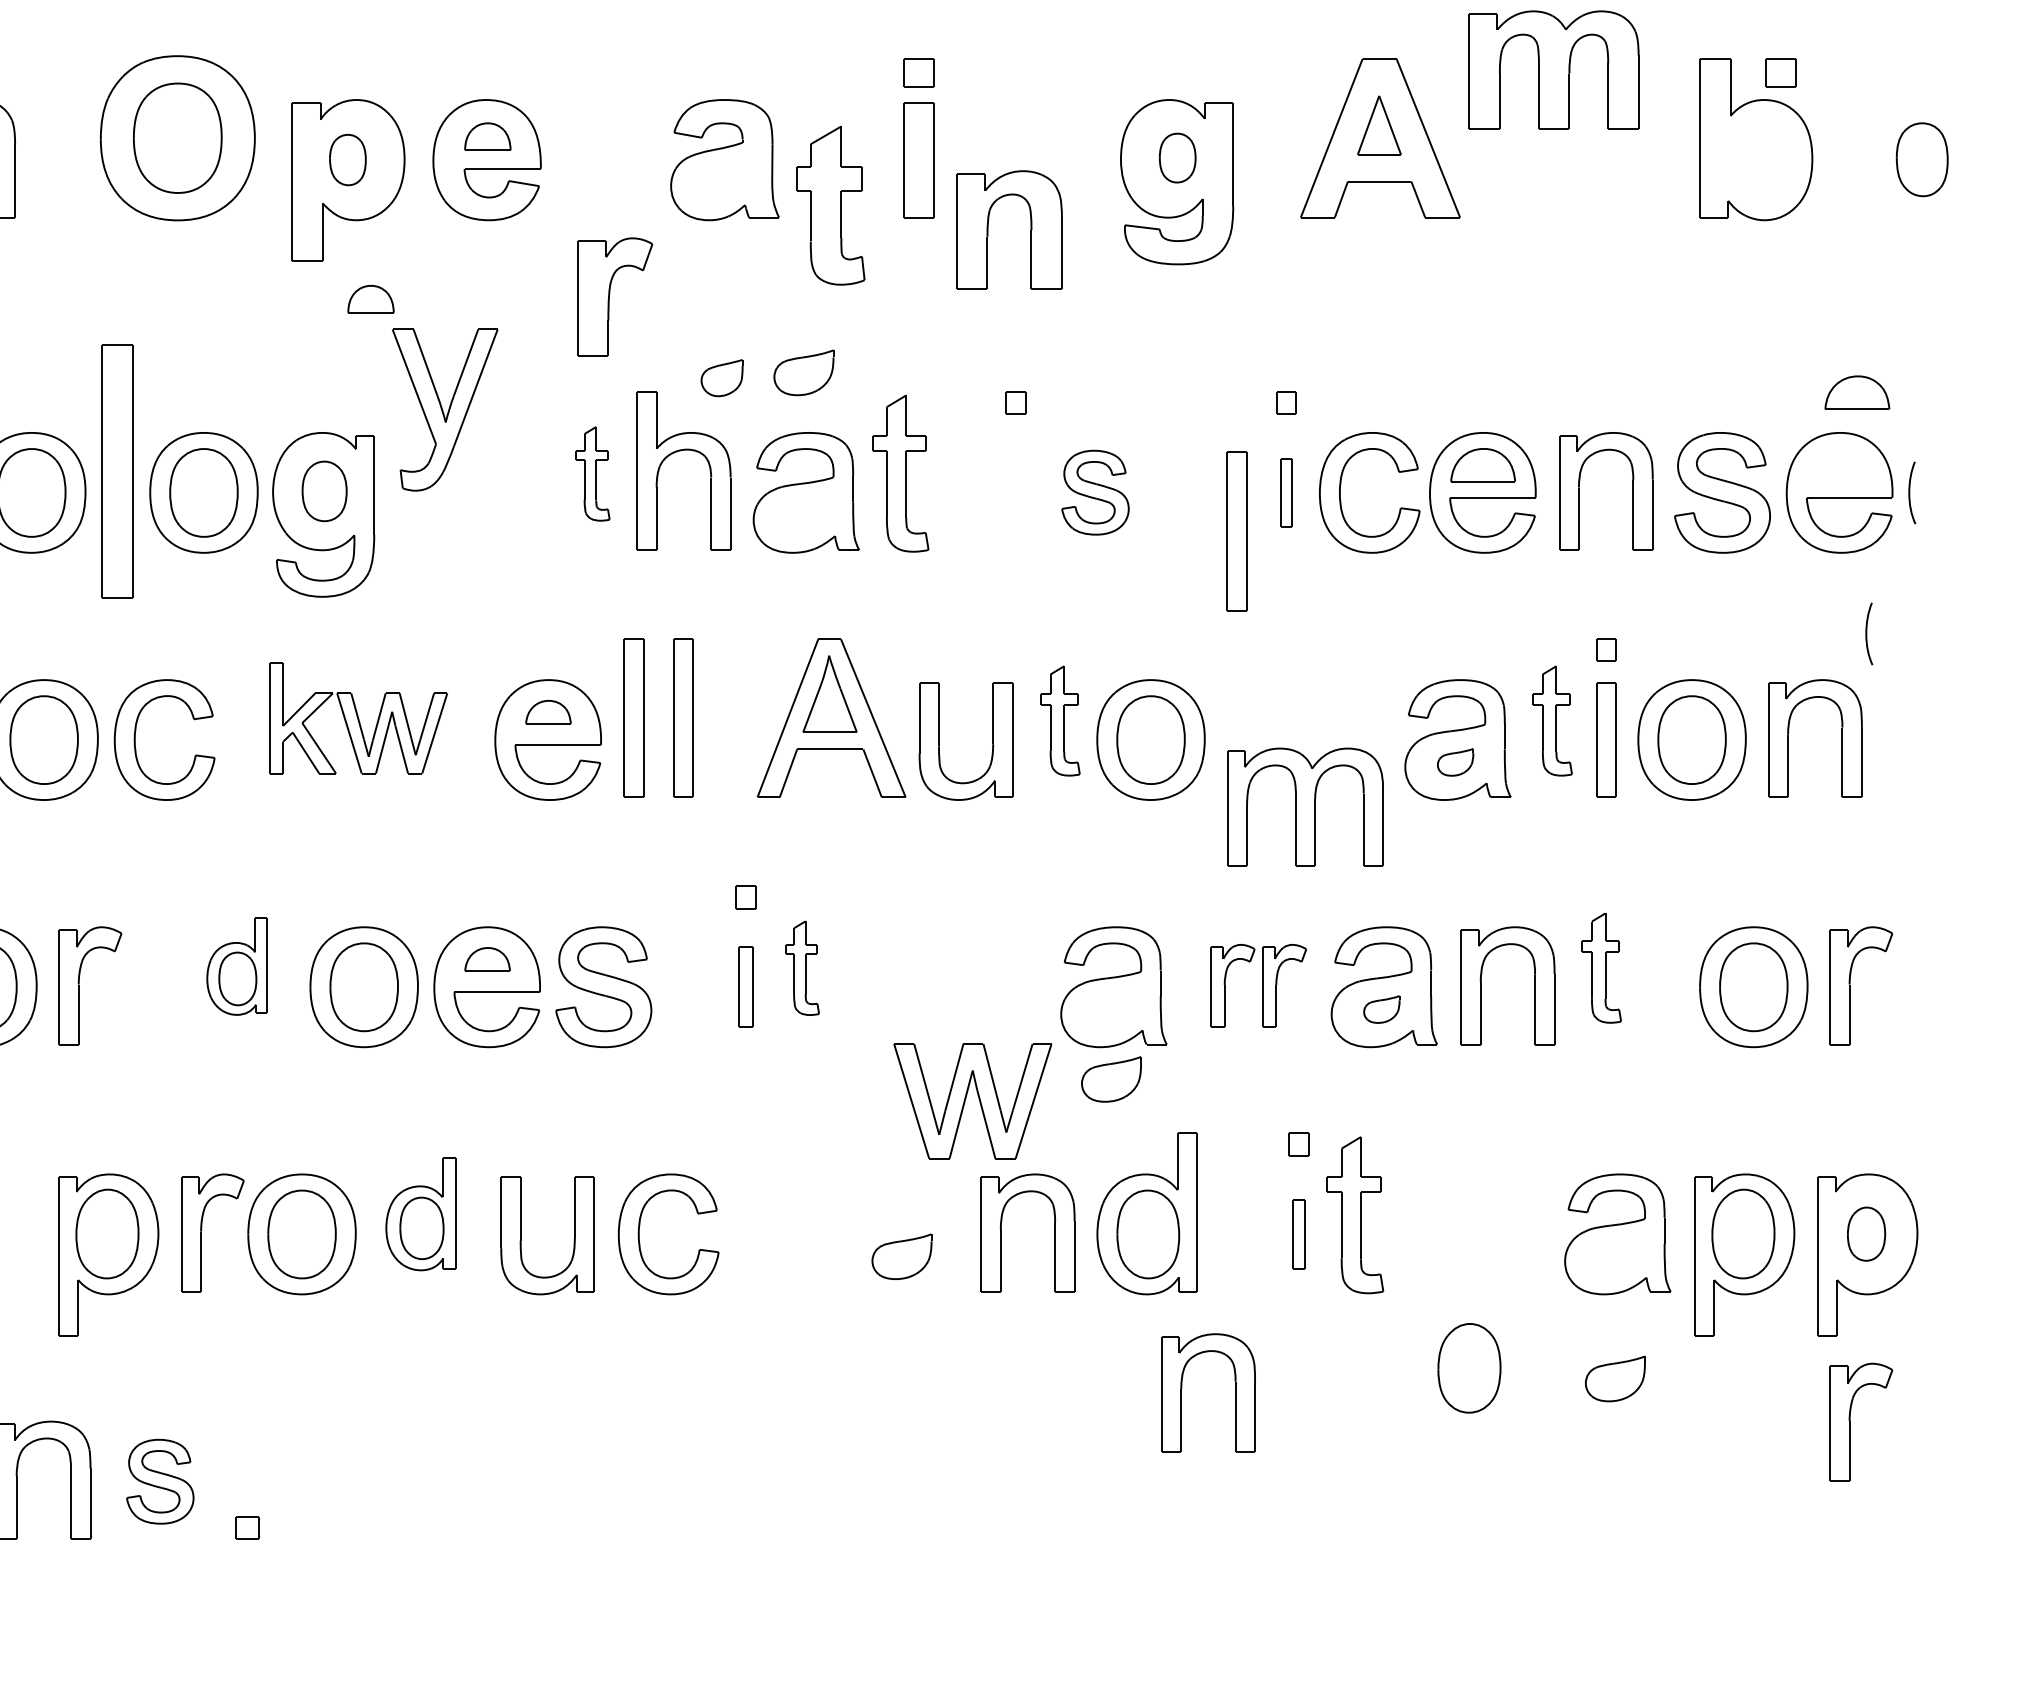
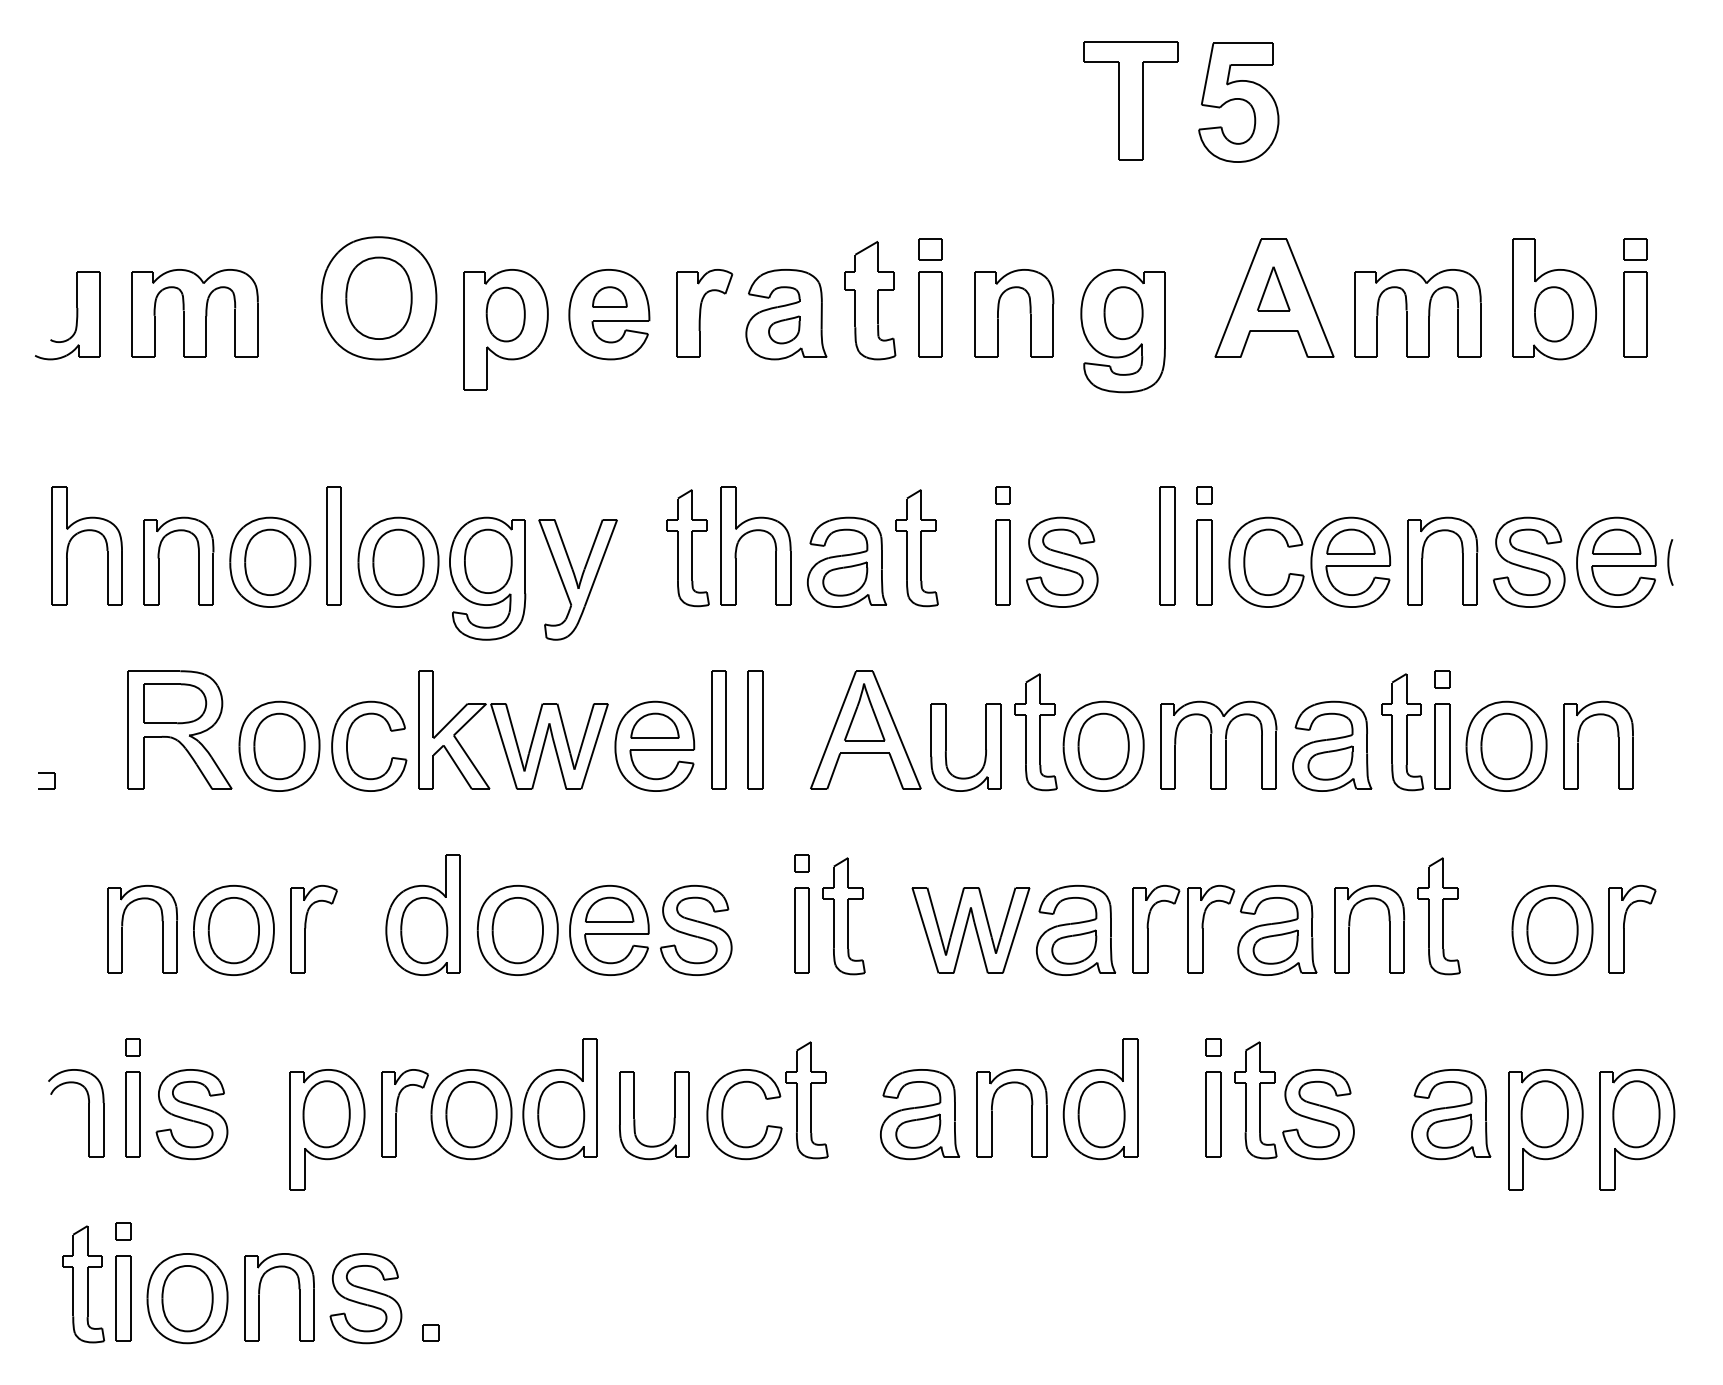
part: (1553, 69) -> (1417, 313), moved
part: (1780, 72) -> (1635, 249), moved
part: (1177, 157) -> (1123, 312), size x1.43
part: (347, 159) -> (505, 314), size x1.43
part: (1865, 159) -> (1635, 314), added
part: (1921, 159) -> (1553, 314), moved
part: (831, 205) -> (870, 300), moved
part: (1029, 229) -> (1029, 313), moved
part: (614, 296) -> (704, 313), moved
part: (370, 298) -> (522, 417), removed
part: (804, 372) -> (845, 578), moved
part: (722, 377) -> (784, 329), moved
part: (1857, 392) -> (1616, 541), moved
part: (444, 409) -> (577, 579), moved
part: (116, 470) -> (333, 545), size x0.62
part: (592, 474) -> (687, 548), size x1.67
part: (324, 490) -> (488, 560), size x1.43
part: (1095, 491) -> (1062, 561), size x1.43
part: (1015, 493) -> (1002, 562), added
part: (1286, 493) -> (1204, 562), size x1.67
part: (1236, 530) -> (1167, 545), moved
curve: (1867, 634) -> (1637, 667), removed
part: (547, 711) -> (654, 725), size x1.43
part: (358, 717) -> (513, 729), size x1.43
part: (1059, 721) -> (1035, 732), size x1.43
part: (1552, 721) -> (1402, 732), size x1.43
part: (1455, 761) -> (1330, 762), size x1.67
part: (1305, 805) -> (1218, 744), moved
part: (487, 959) -> (609, 909), size x1.43
part: (236, 965) -> (422, 914), size x1.67
part: (801, 968) -> (843, 916), size x1.67
part: (1600, 968) -> (1438, 916), size x1.43
part: (1258, 985) -> (1183, 929), size x1.43
part: (745, 987) -> (801, 930), size x1.43
part: (1381, 1008) -> (1275, 946), size x1.67
part: (1111, 1078) -> (1074, 946), moved
part: (972, 1101) -> (970, 930), moved
part: (420, 1214) -> (559, 1099), size x1.43
part: (751, 1215) -> (806, 1100), added
part: (904, 1234) -> (920, 1114), added
part: (1298, 1234) -> (1213, 1114), size x1.67
part: (1439, 1234) -> (1318, 1114), added
part: (1866, 1234) -> (1636, 1114), size x1.67
part: (1469, 1368) -> (1340, 1214), removed
part: (1615, 1378) -> (1449, 1130), moved
part: (1182, 1388) -> (1127, 1229), removed
part: (1850, 1422) -> (1624, 1254), removed
part: (159, 1481) -> (365, 1298), size x1.43

